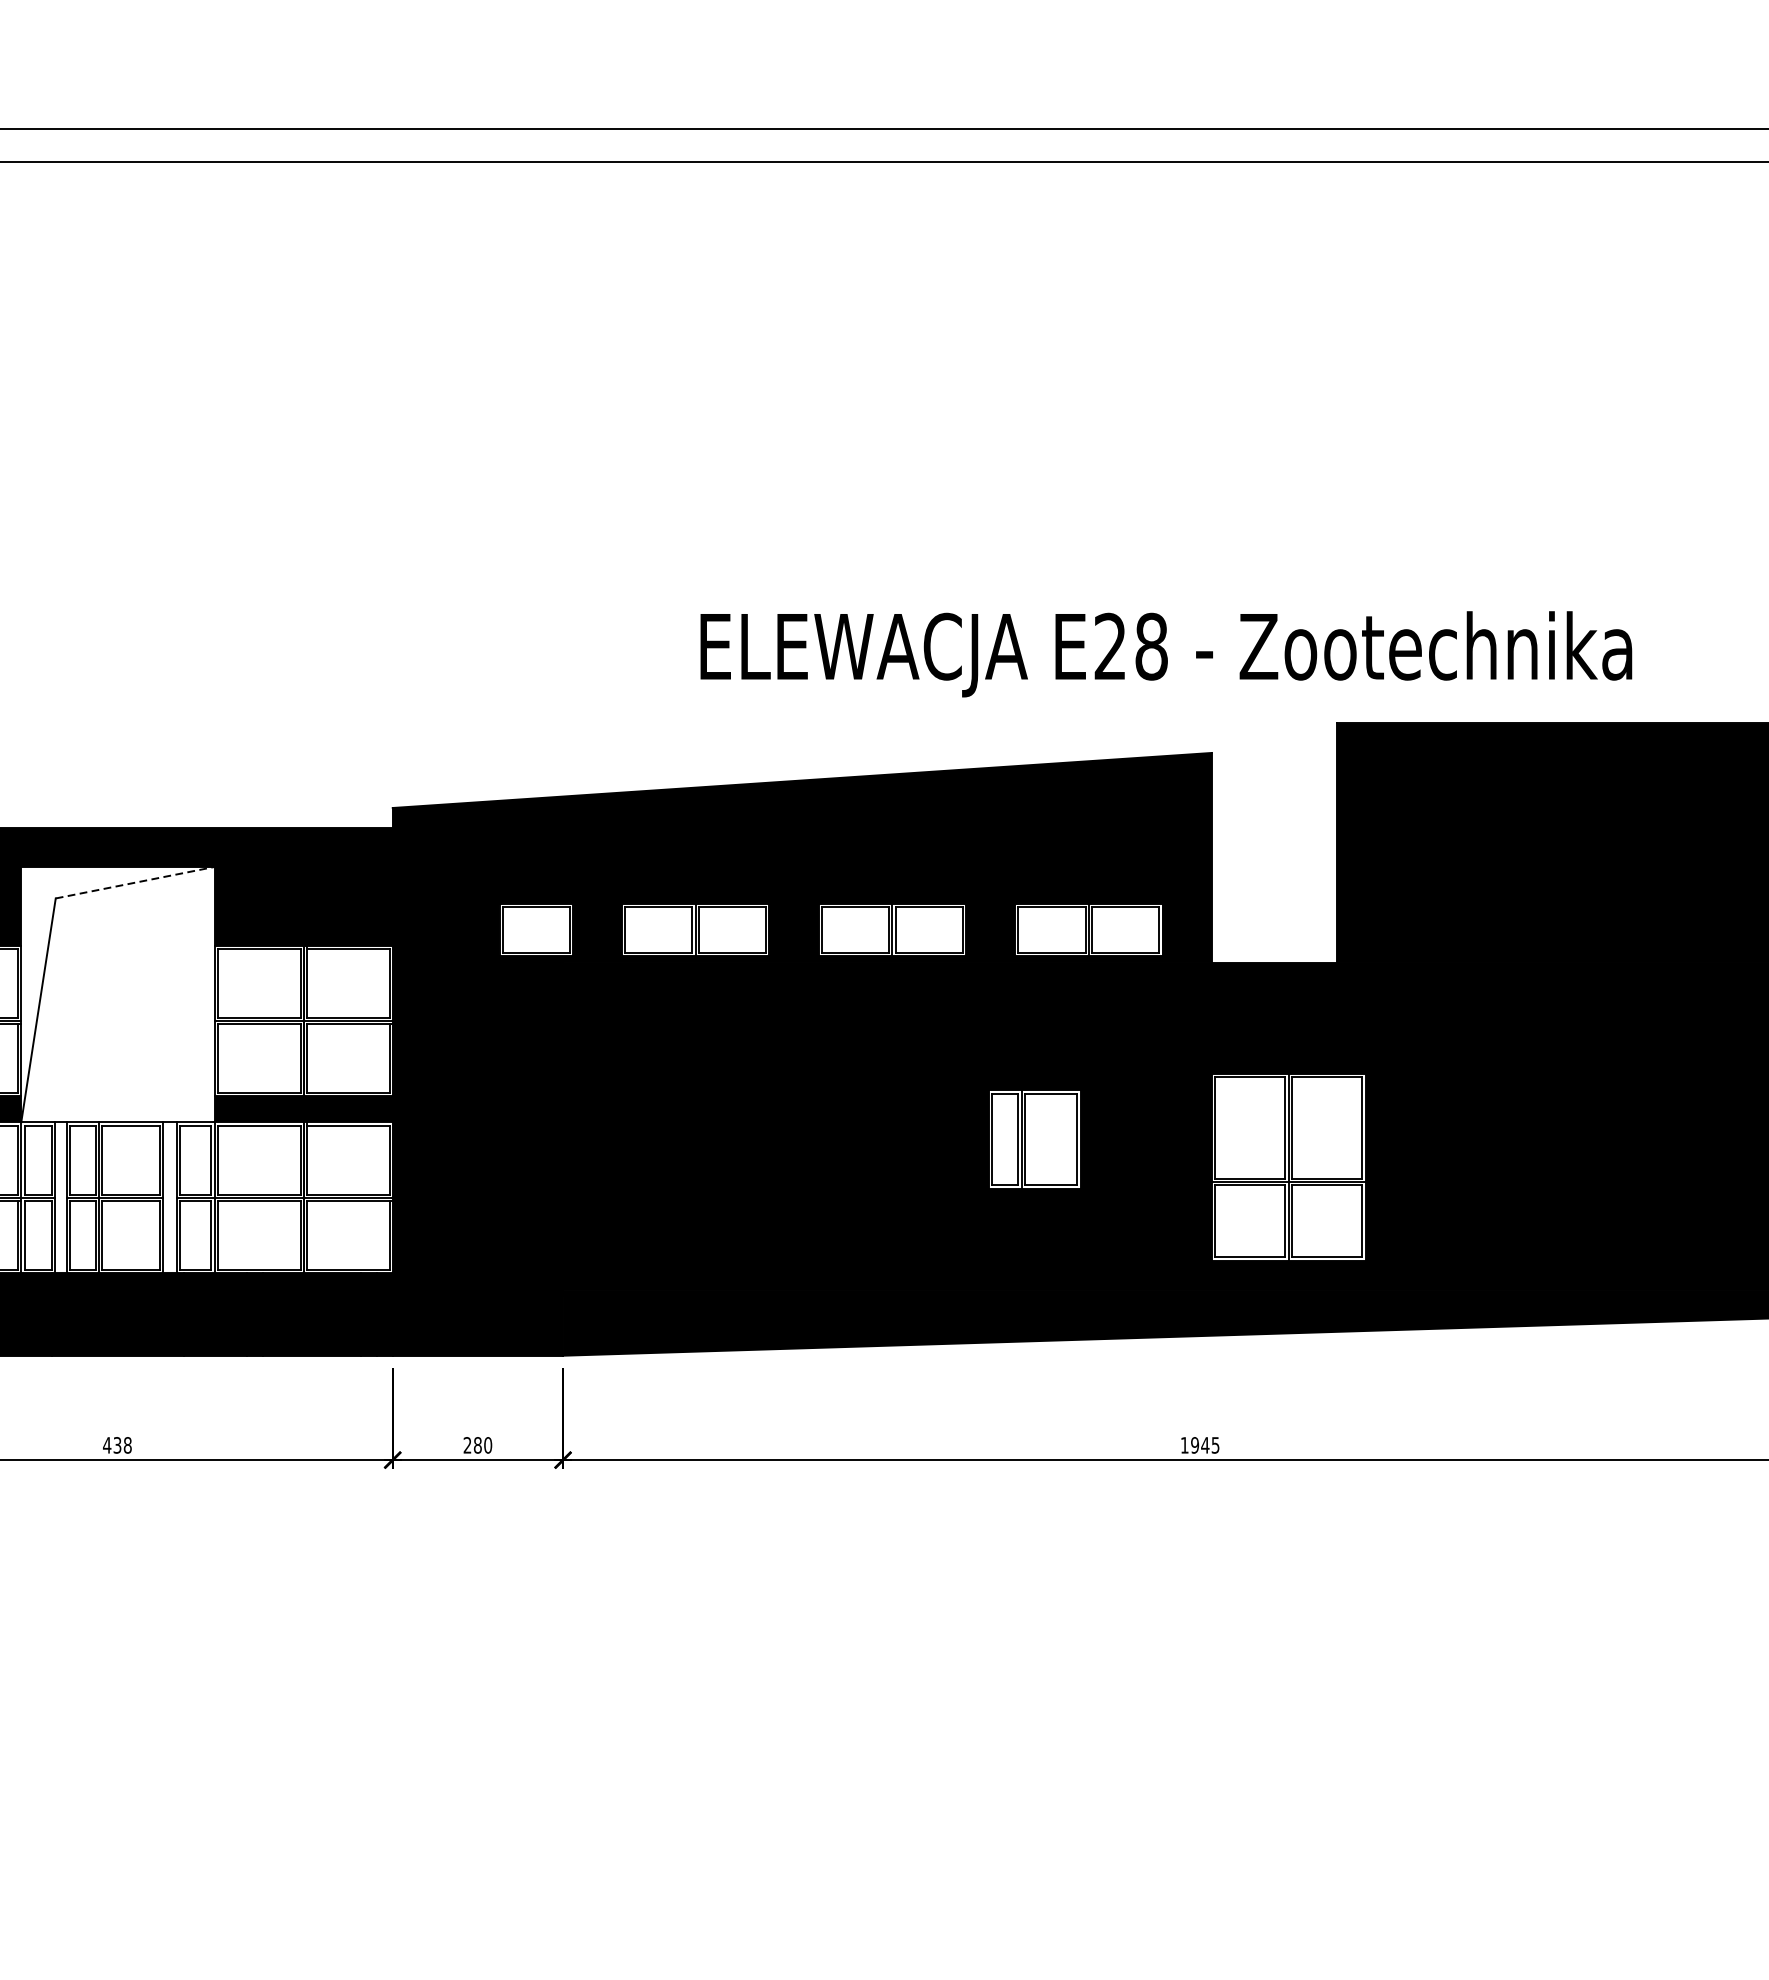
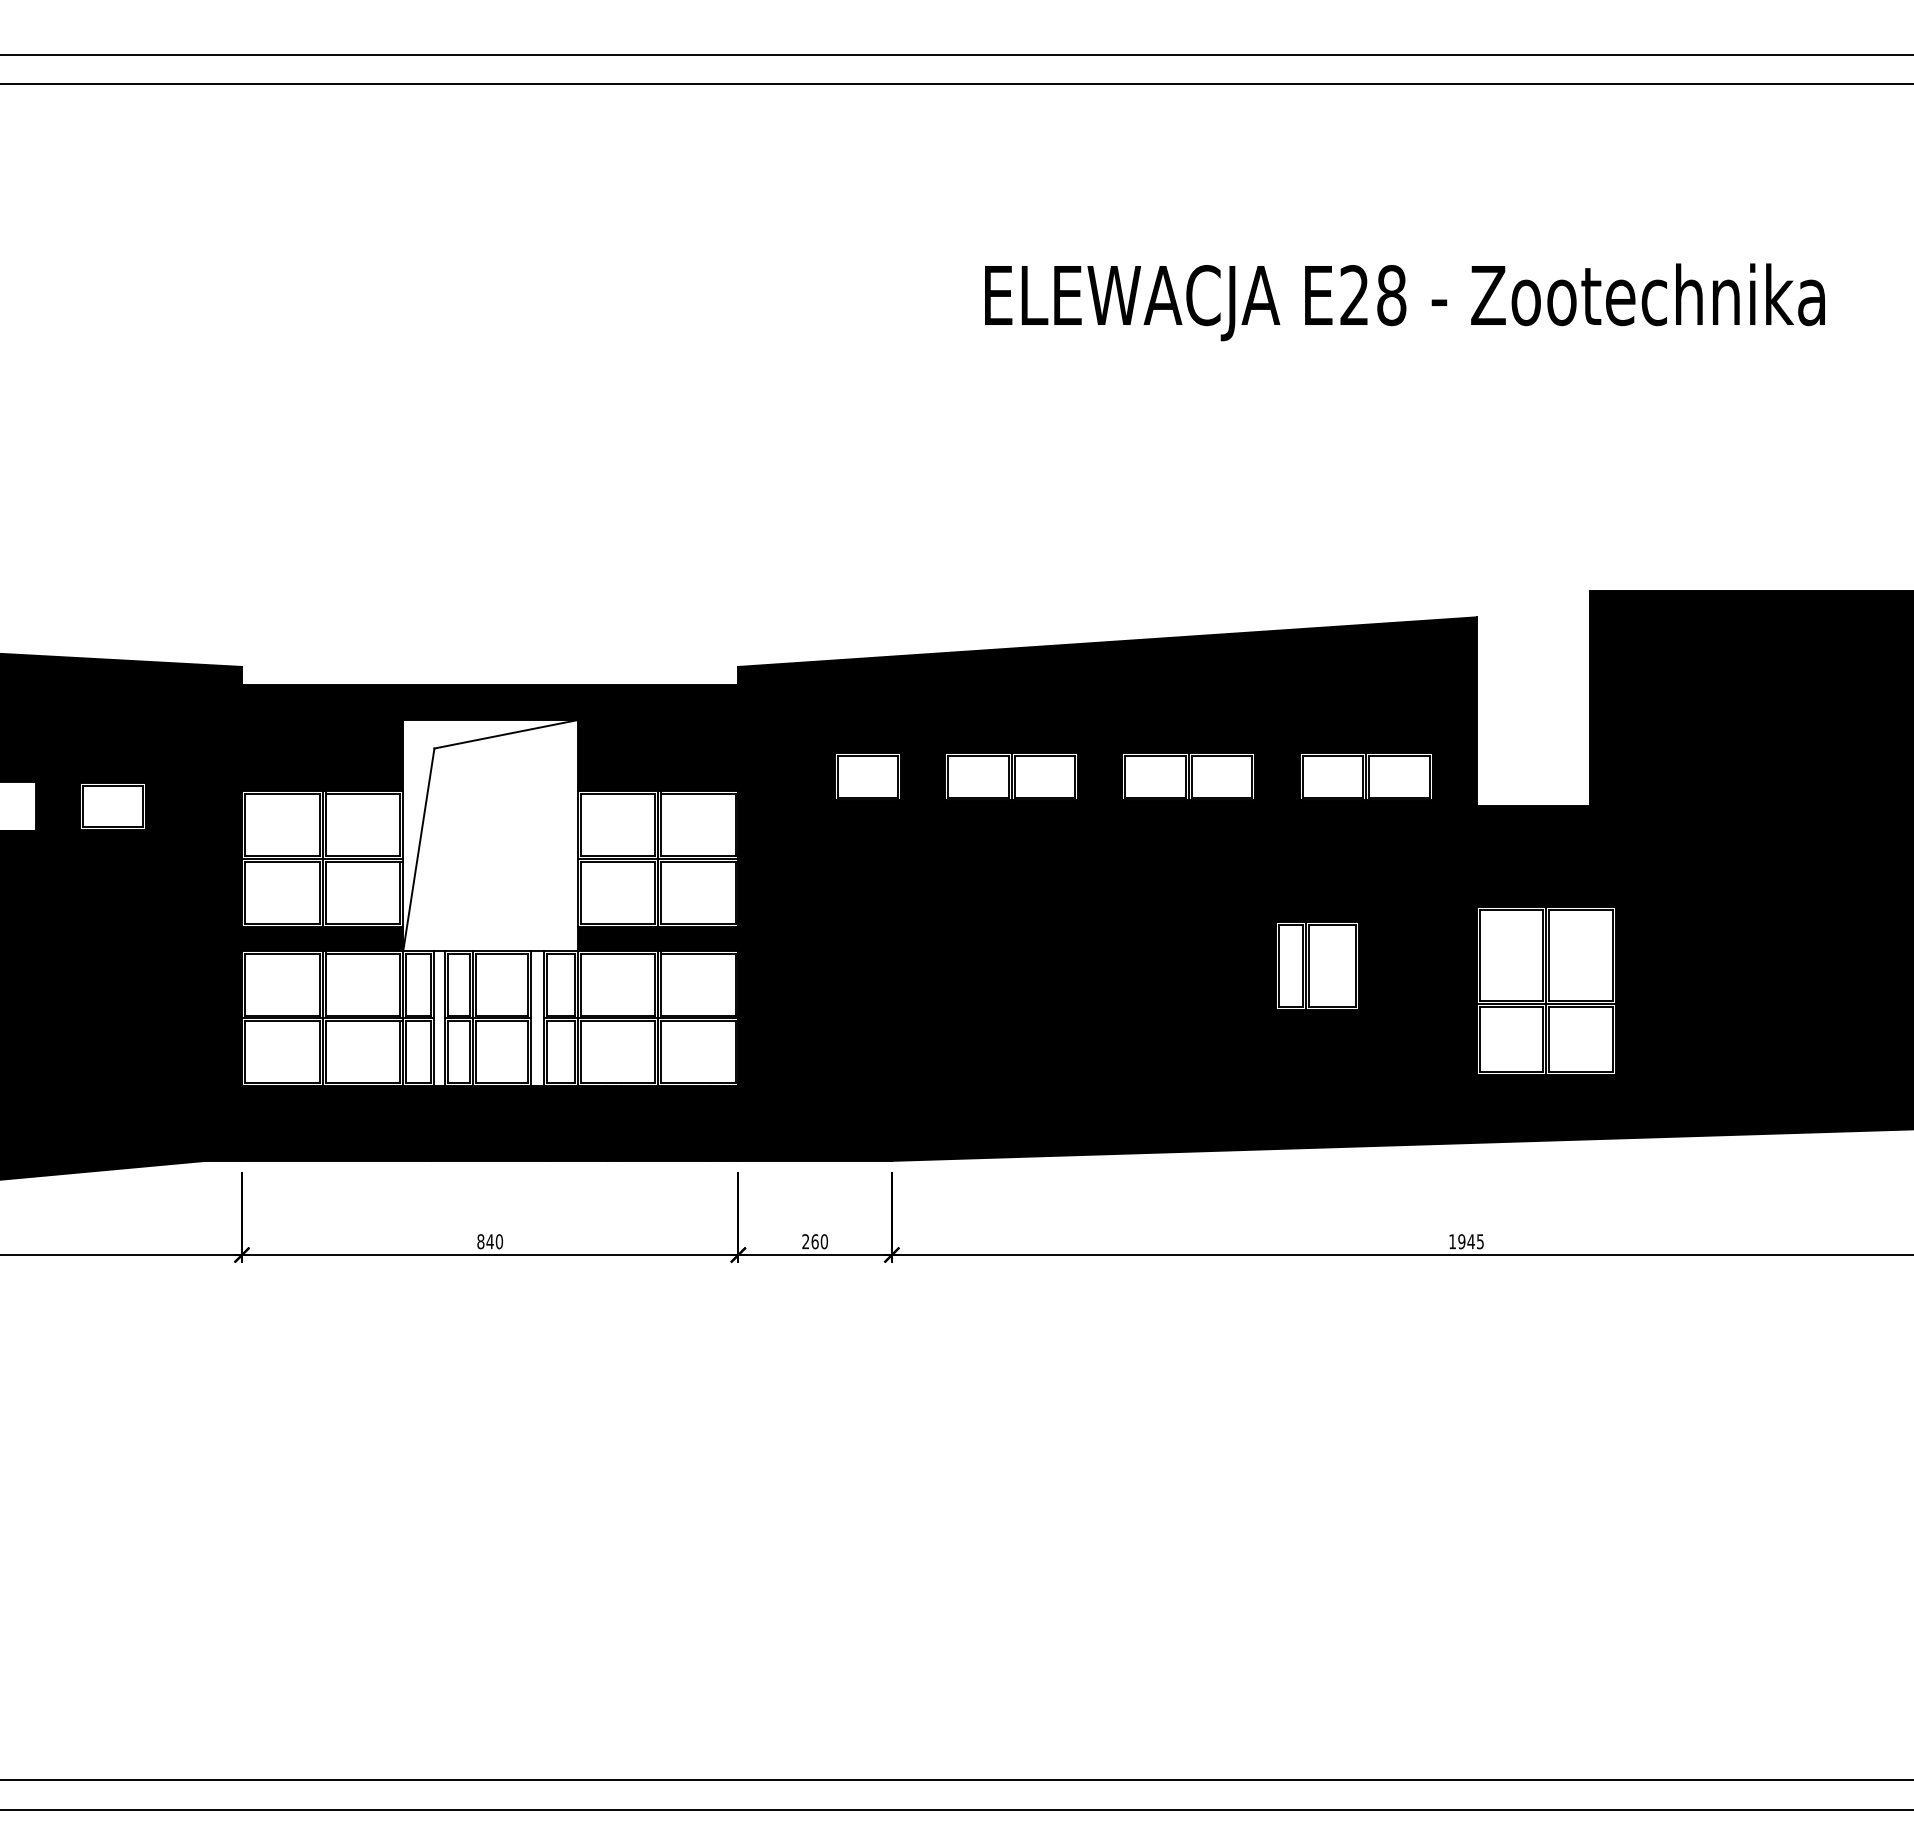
text: (1165, 654) -> (1404, 302), moved
line: (135, 882) -> (506, 734), dashed -> solid
text: (117, 1445) -> (490, 1241), 438 -> 840
text: (477, 1445) -> (814, 1241), 280 -> 260

